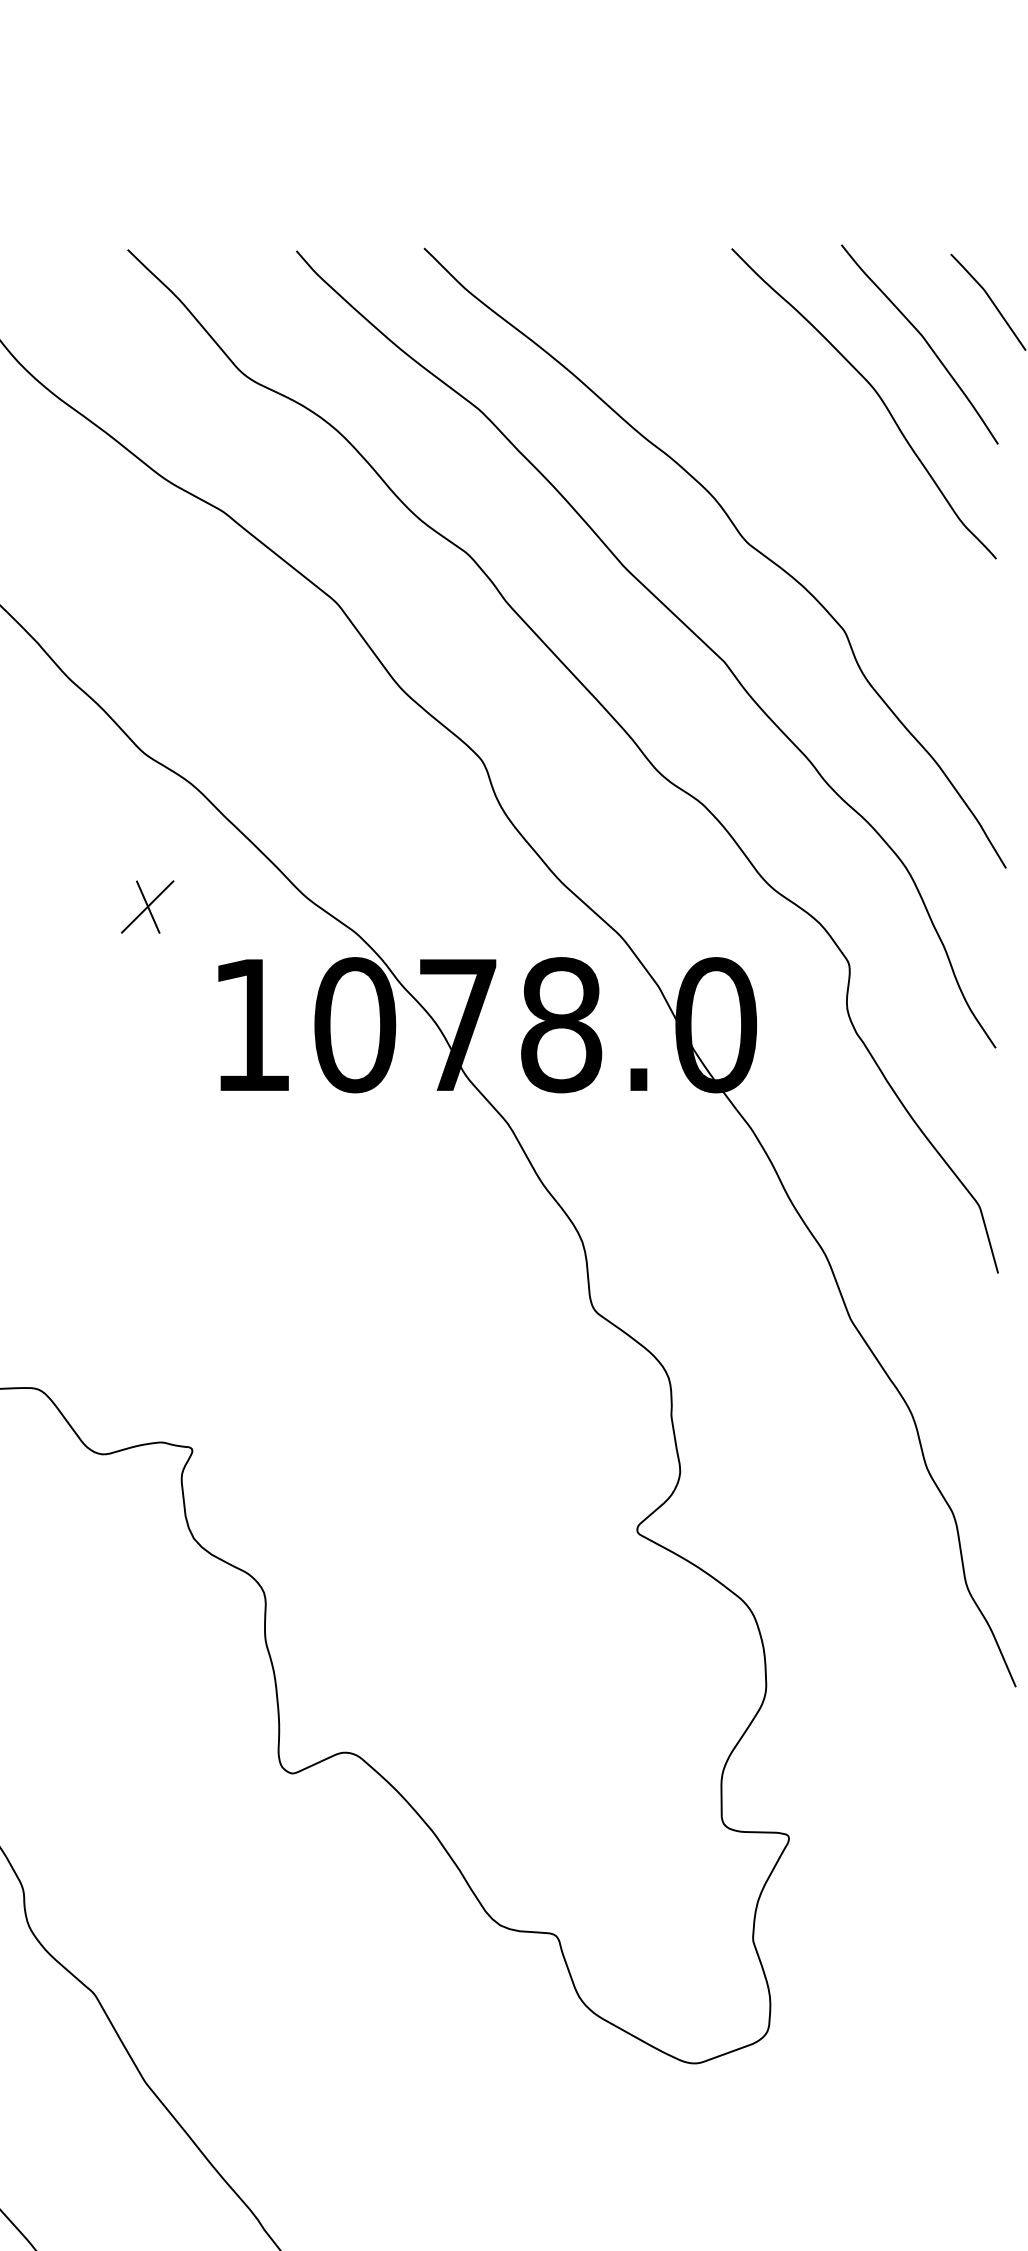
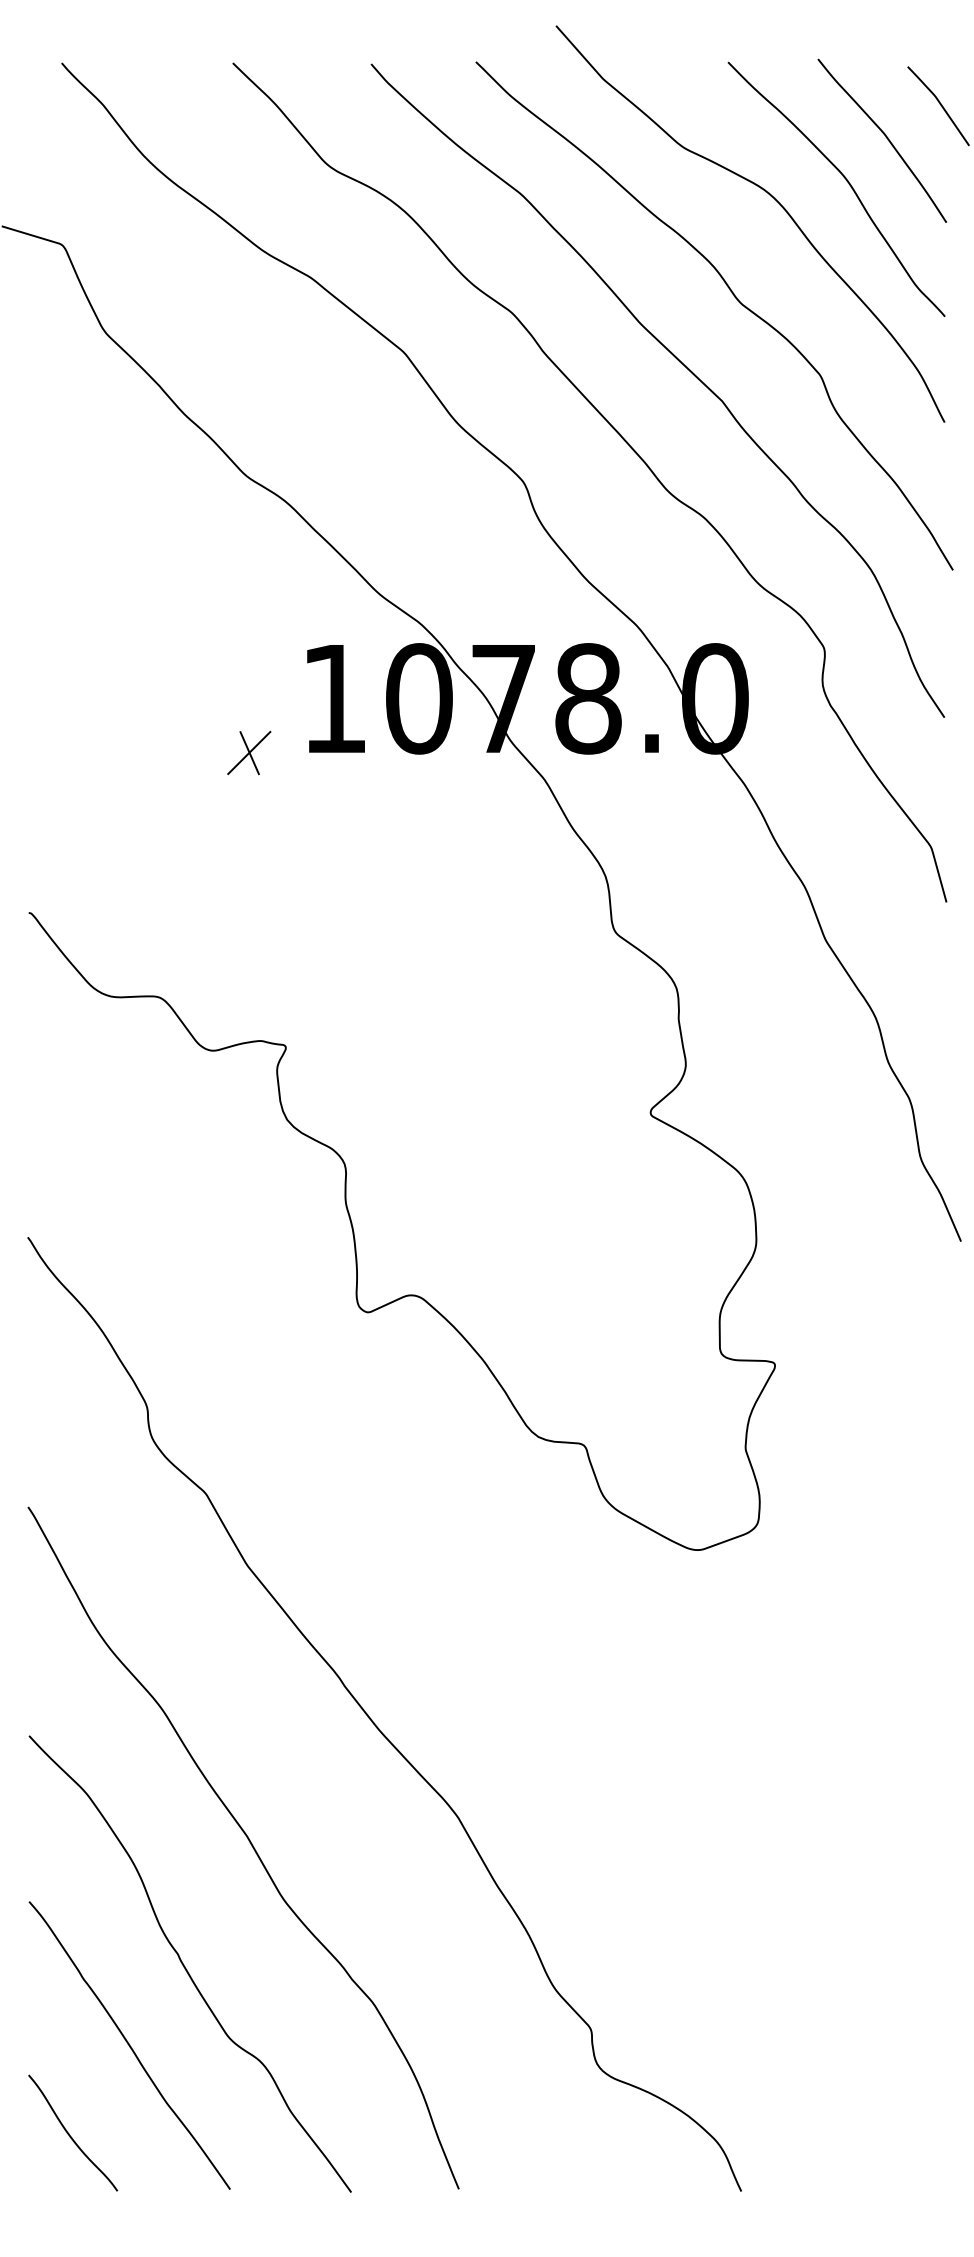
curve: (784, 413) -> (771, 197), added
part: (147, 906) -> (249, 752), moved

